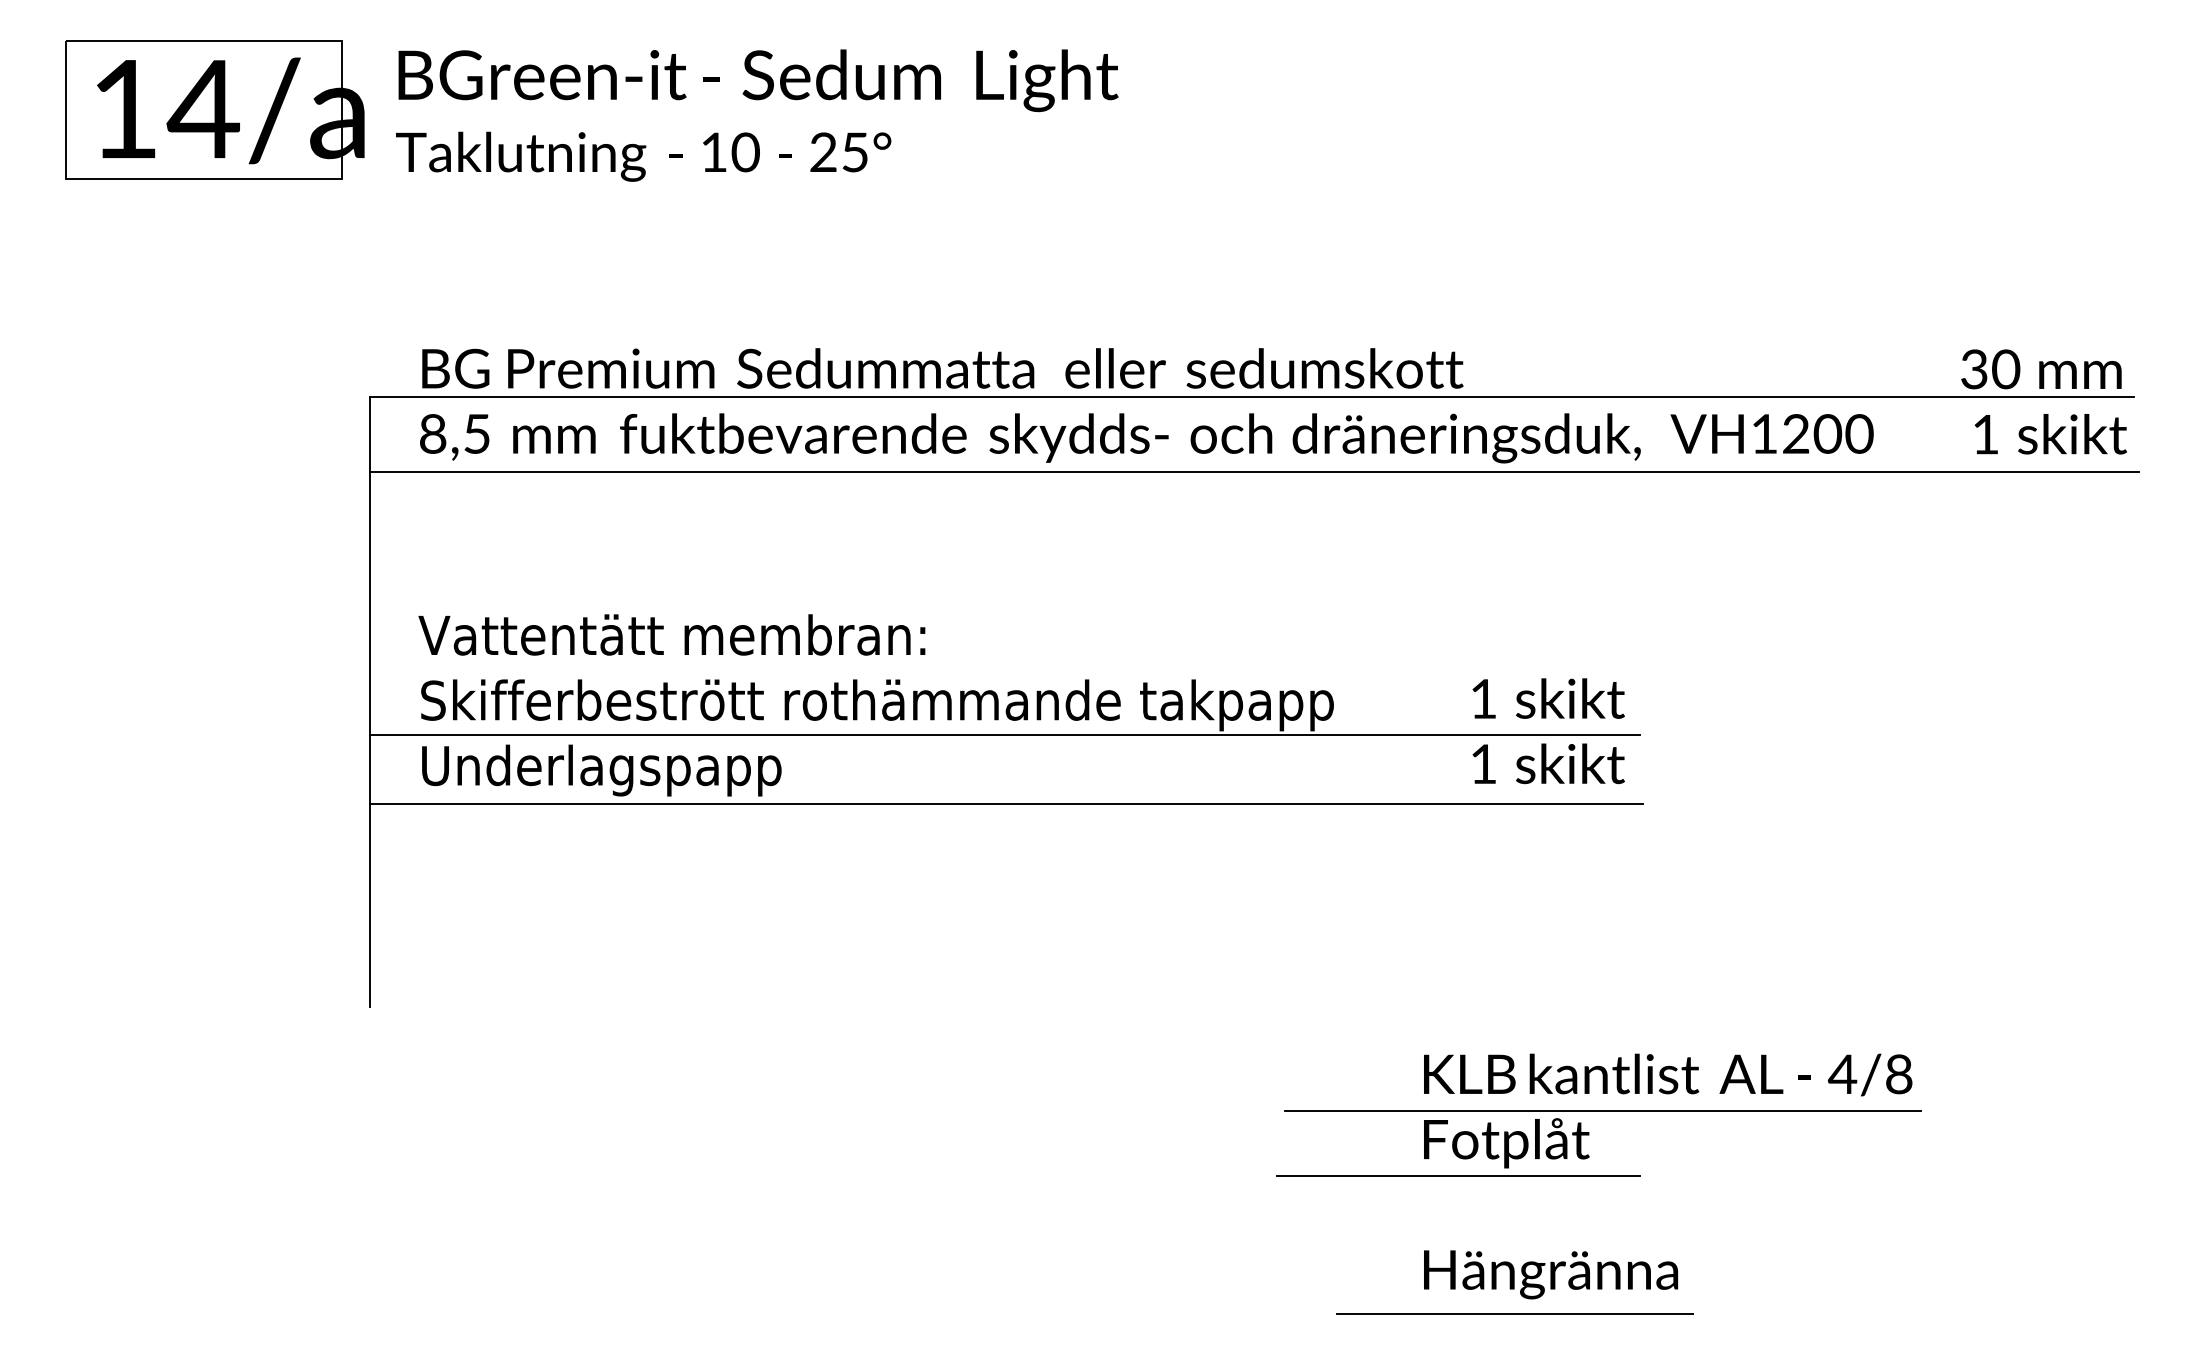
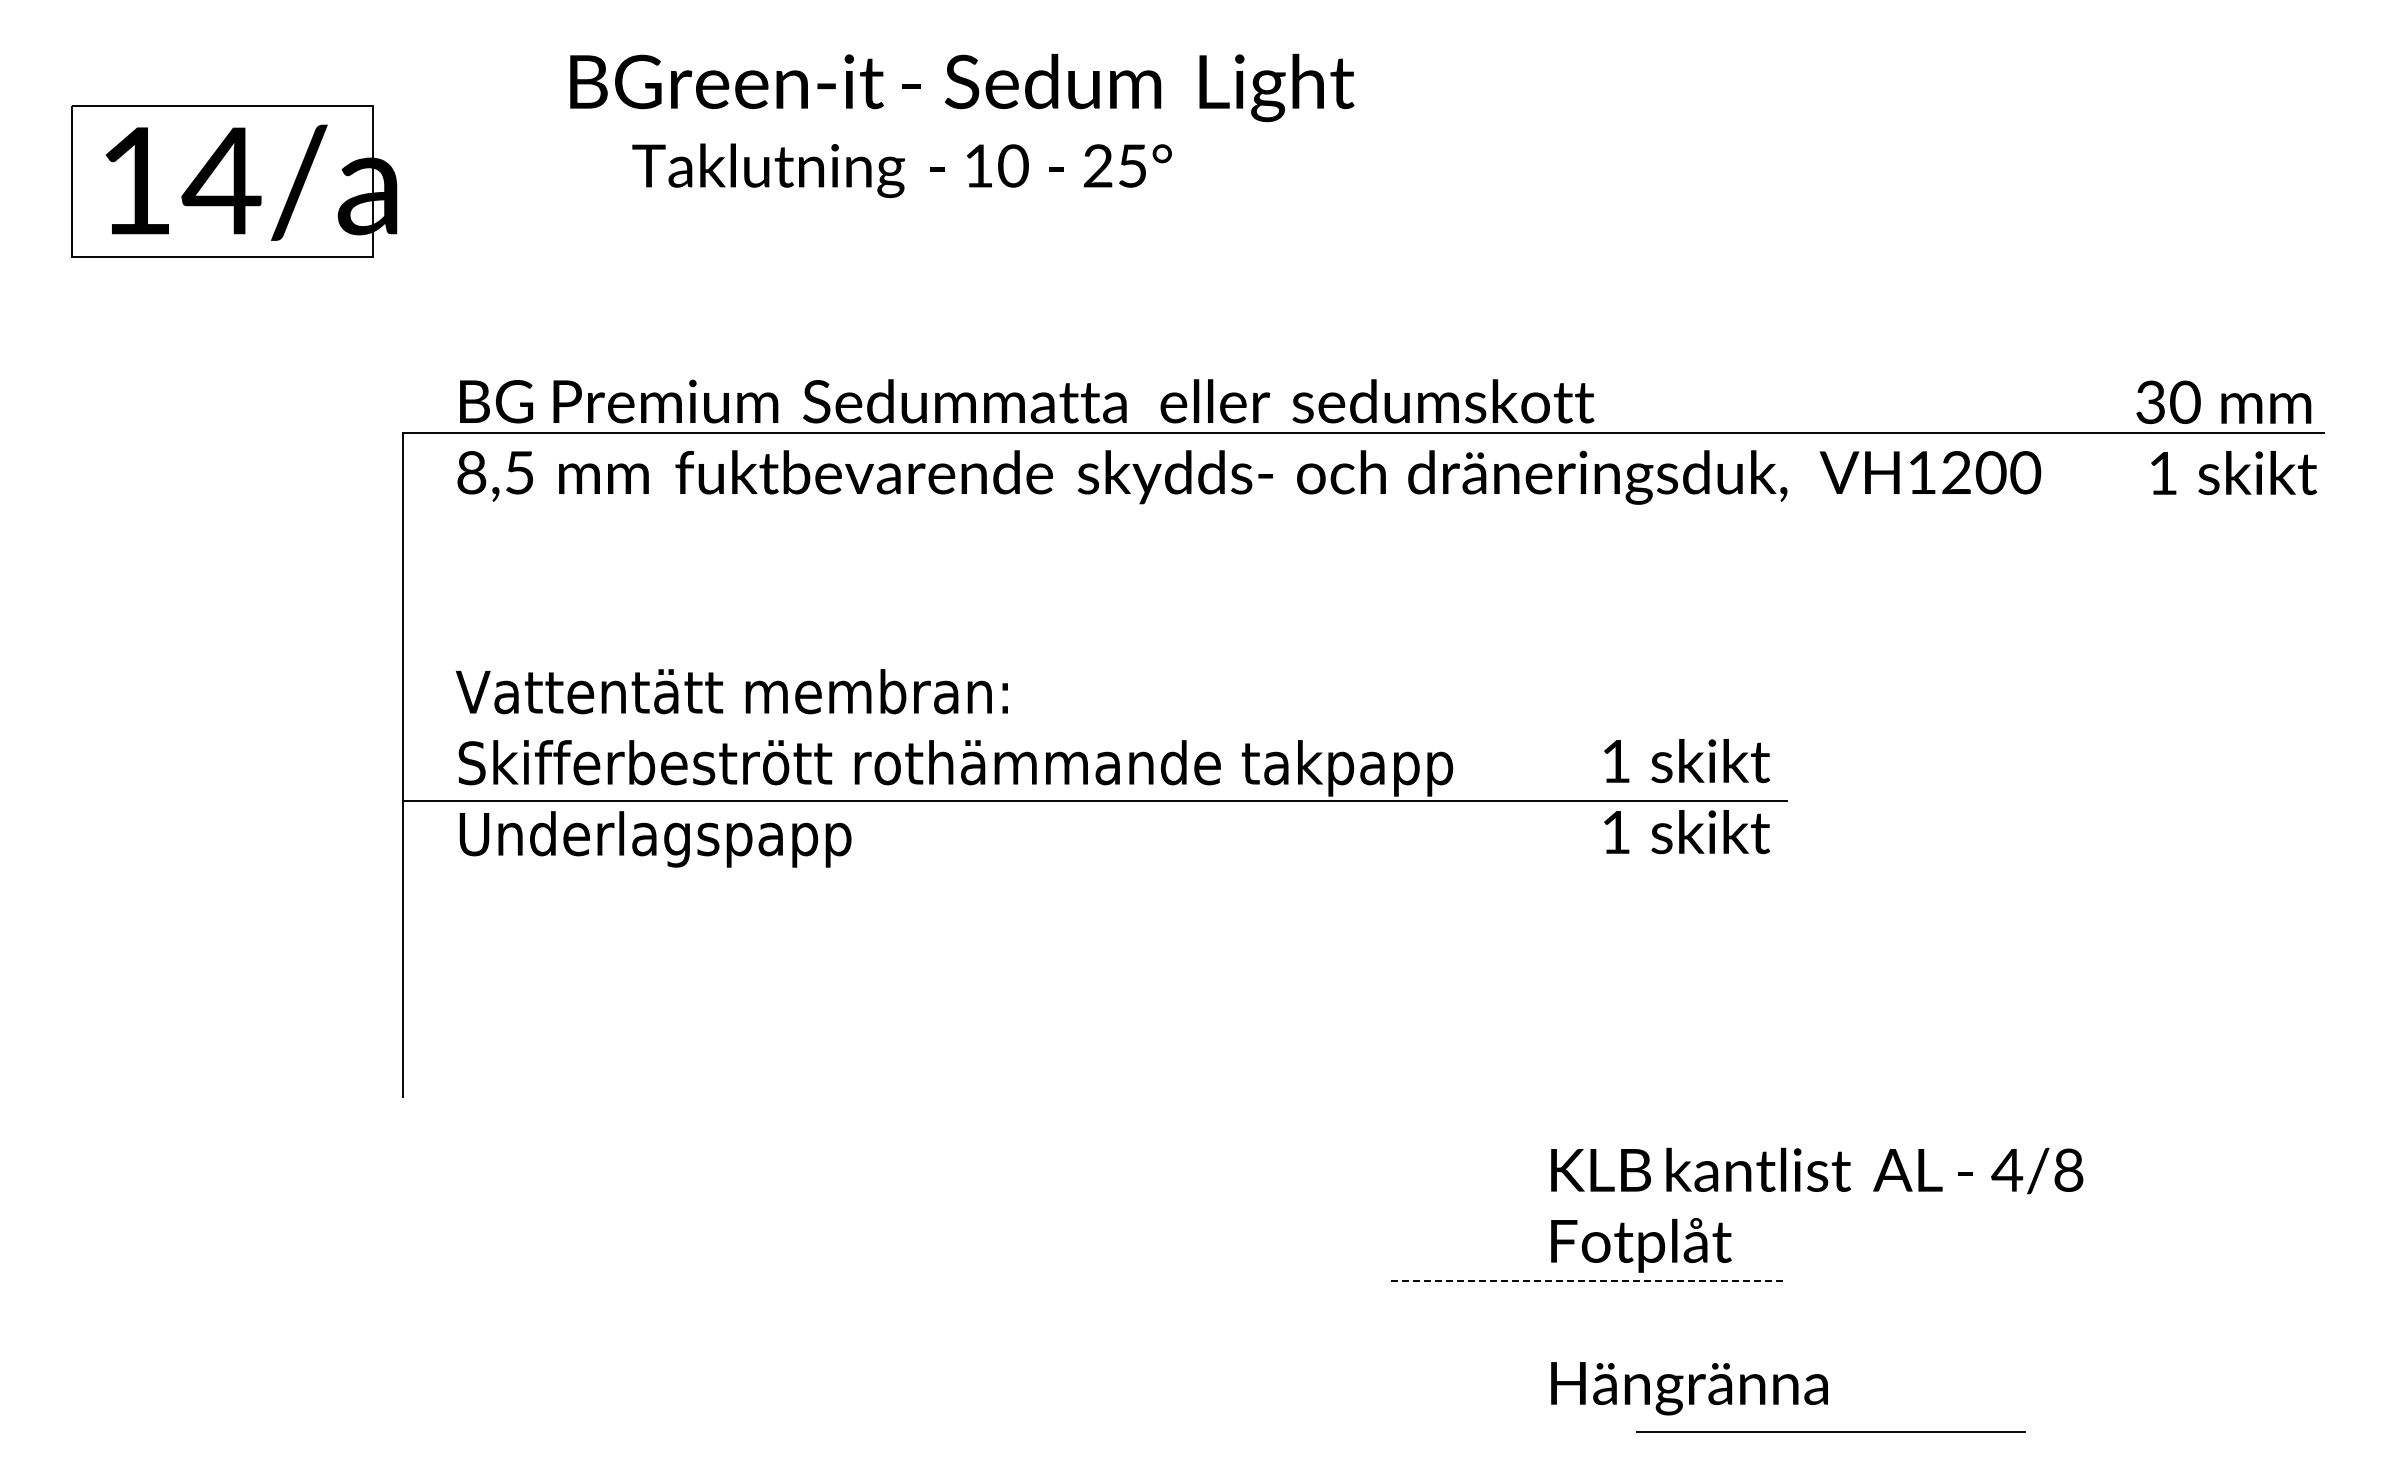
text: (758, 80) -> (962, 87), moved
part: (215, 109) -> (234, 181), moved
text: (643, 156) -> (901, 170), moved
line: (1253, 471) -> (1365, 513), removed
line: (1005, 804) -> (1095, 876), removed
line: (1603, 1110) -> (1746, 1209), removed
line: (1458, 1175) -> (1588, 1280), solid -> dashed
line: (1514, 1314) -> (1830, 1431), moved

